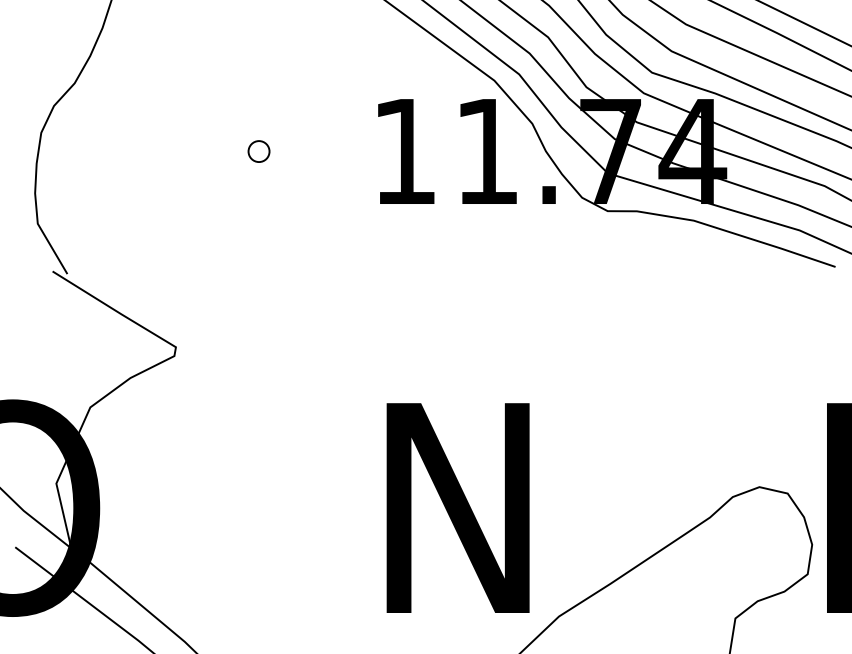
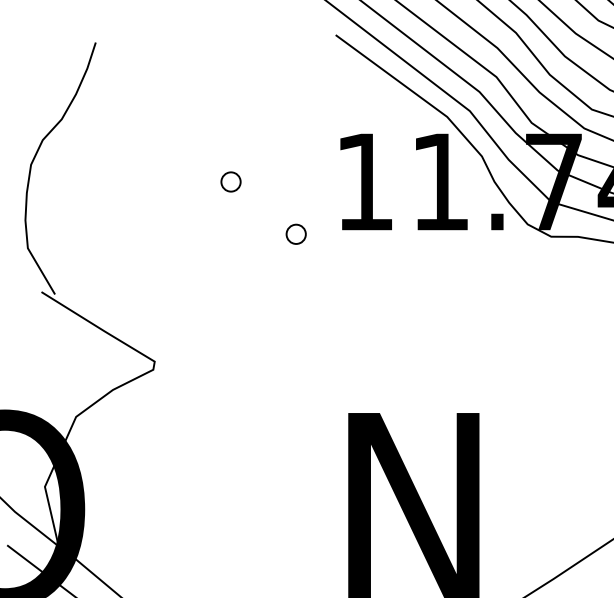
part: (329, 208) -> (295, 234), added

